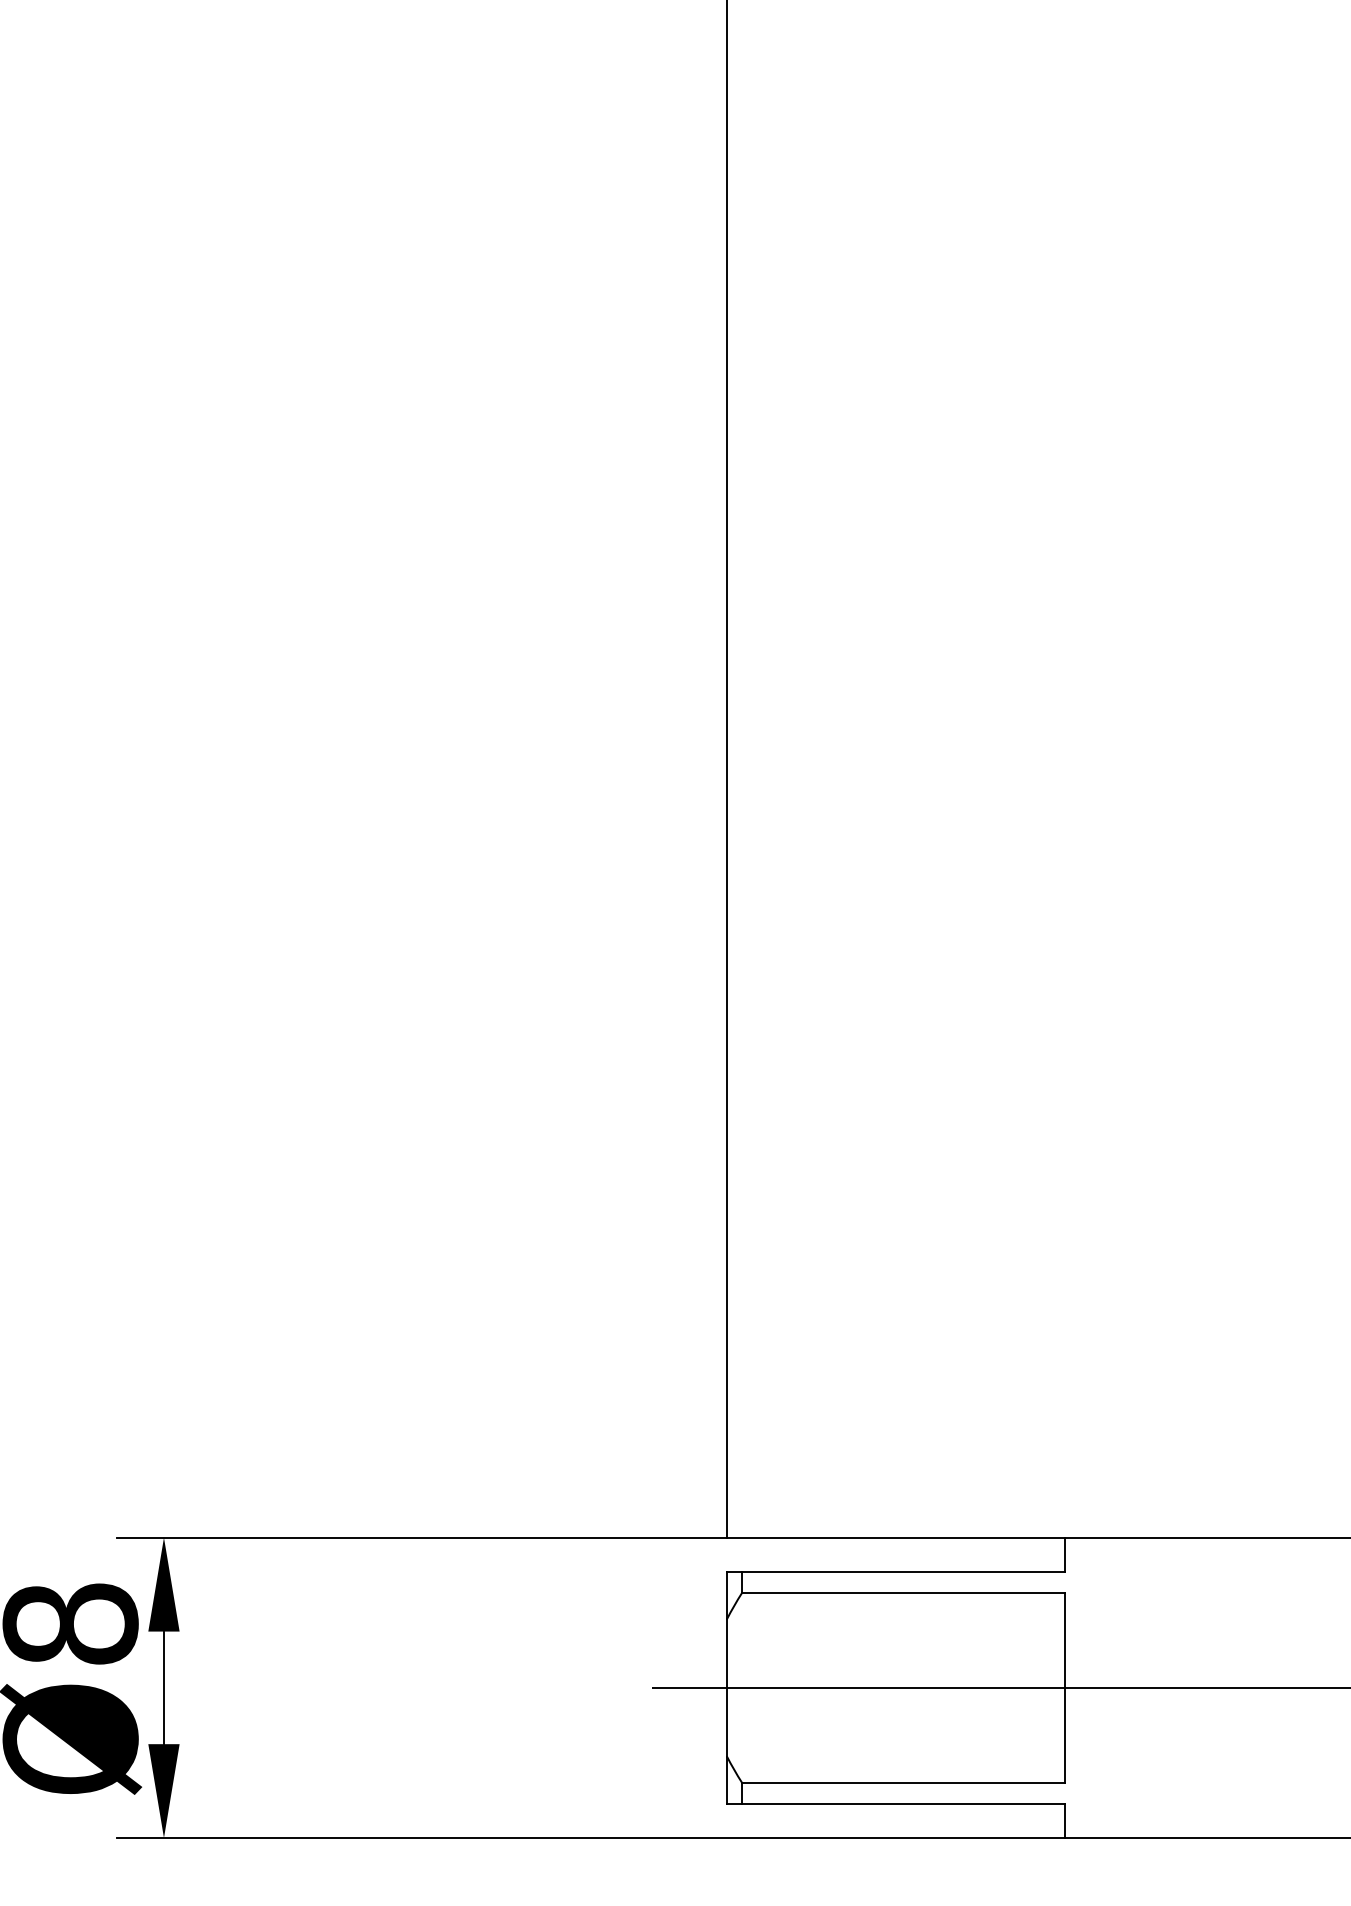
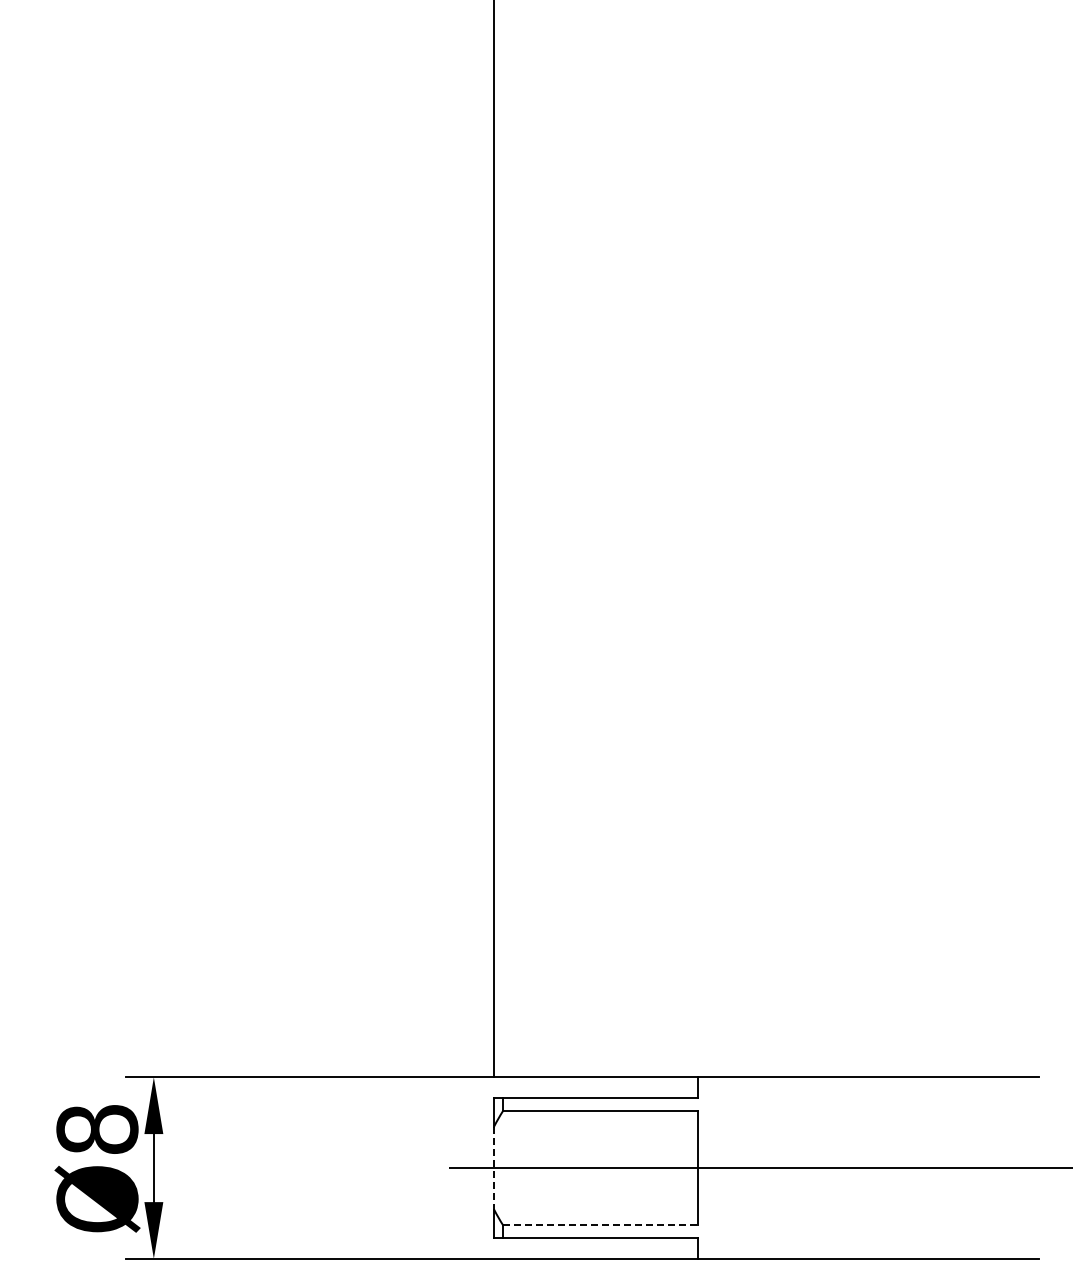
line: (727, 1688) -> (494, 1168), solid -> dashed
line: (903, 1782) -> (600, 1225), solid -> dashed

